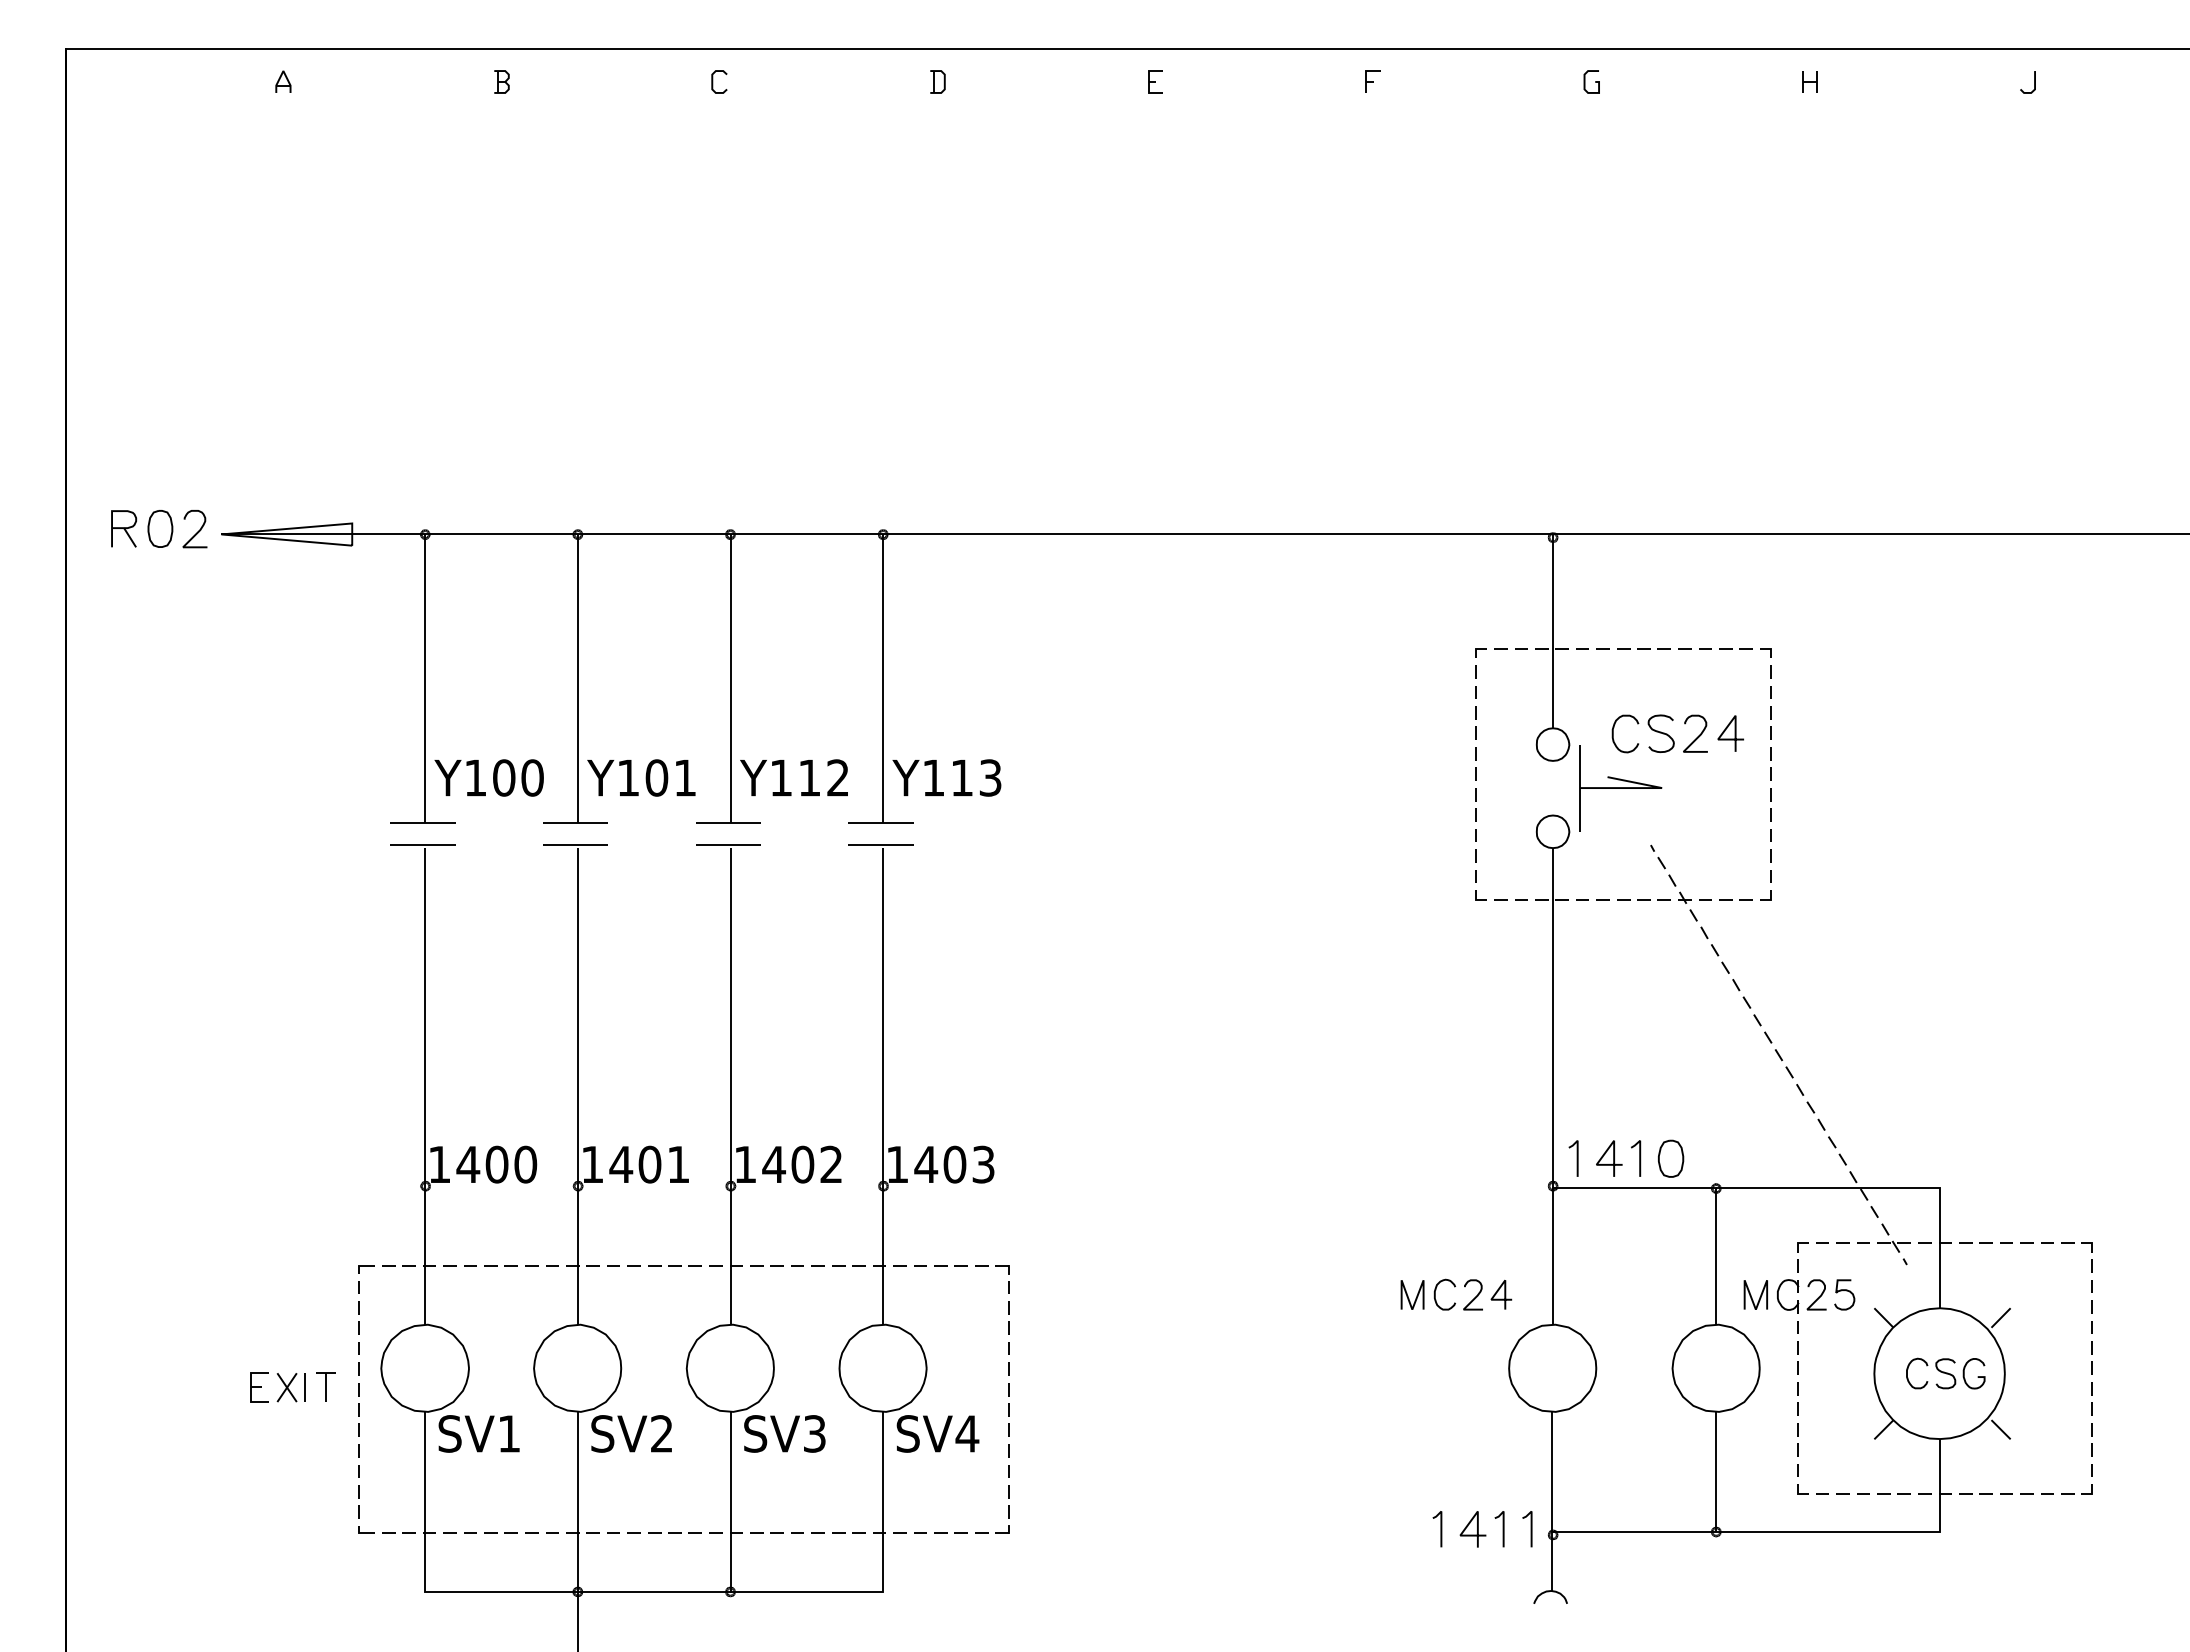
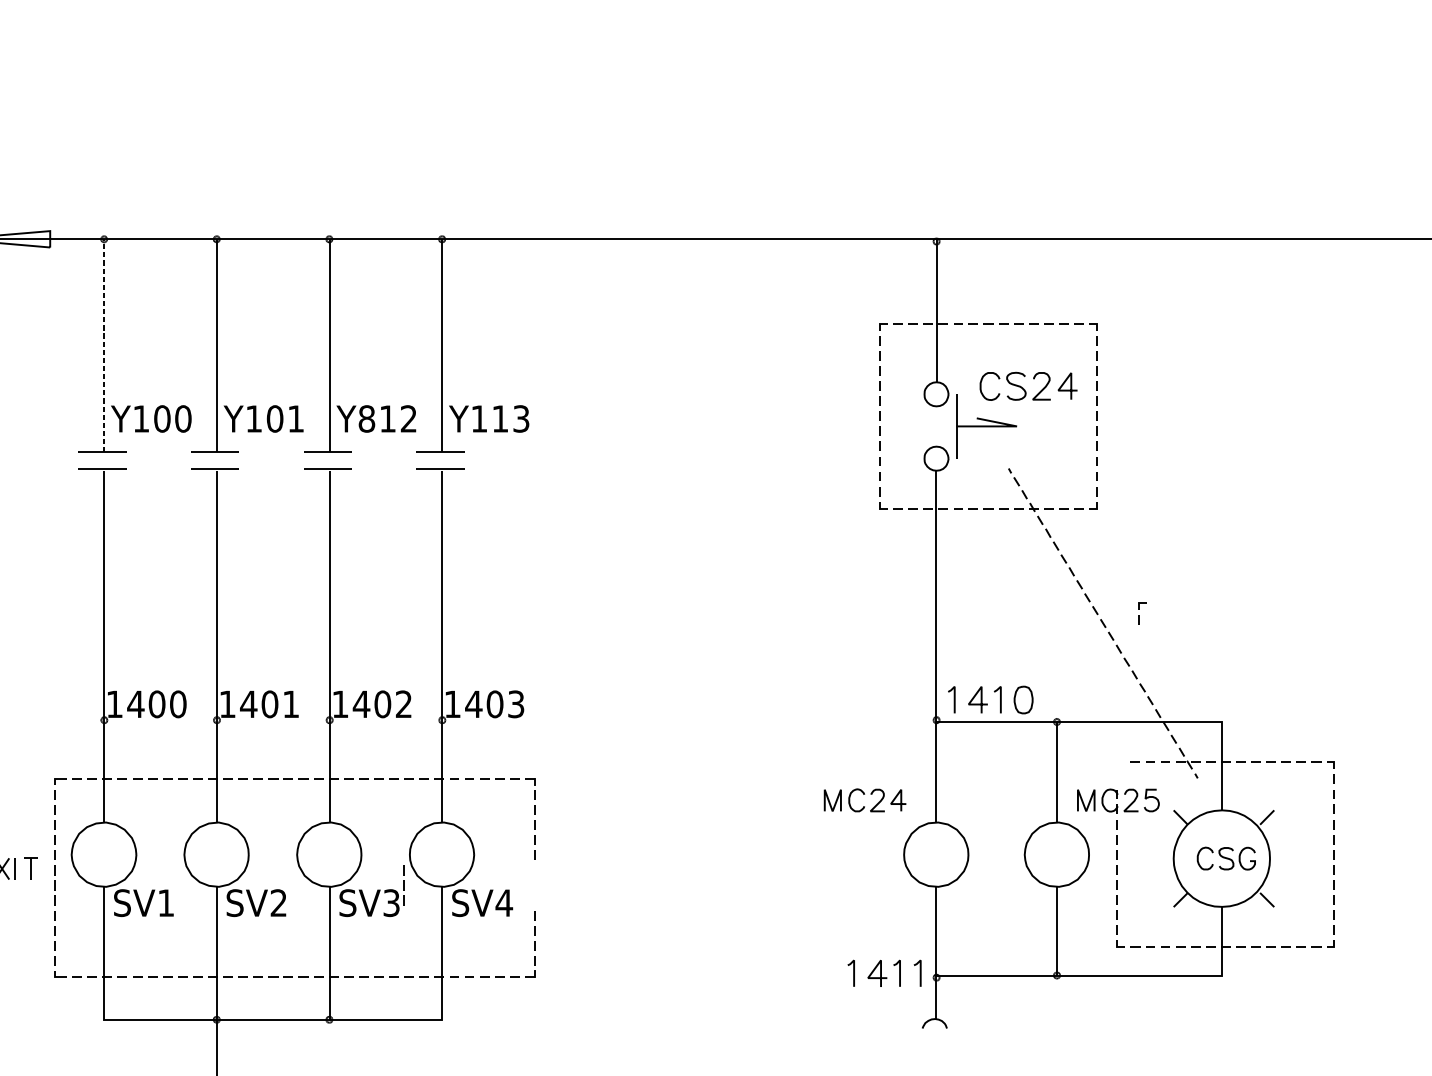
line: (425, 678) -> (104, 345), solid -> dashed
text: (781, 777) -> (367, 418), Y112 -> Y812
part: (1802, 1257) -> (1142, 613), moved
line: (1008, 1409) -> (403, 885), moved

